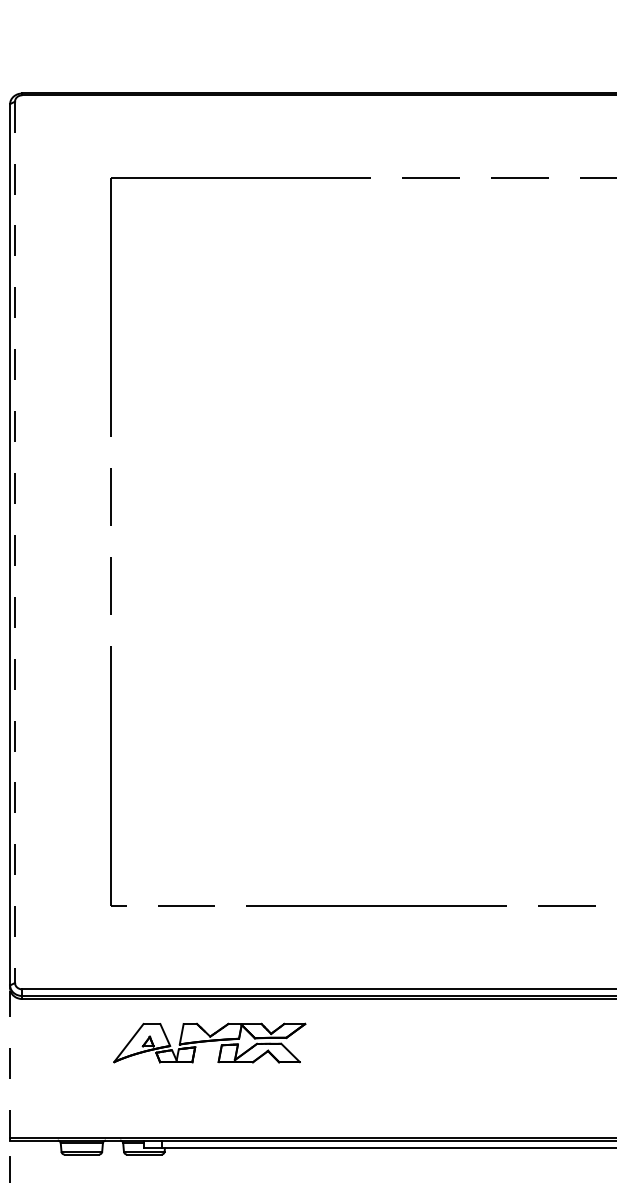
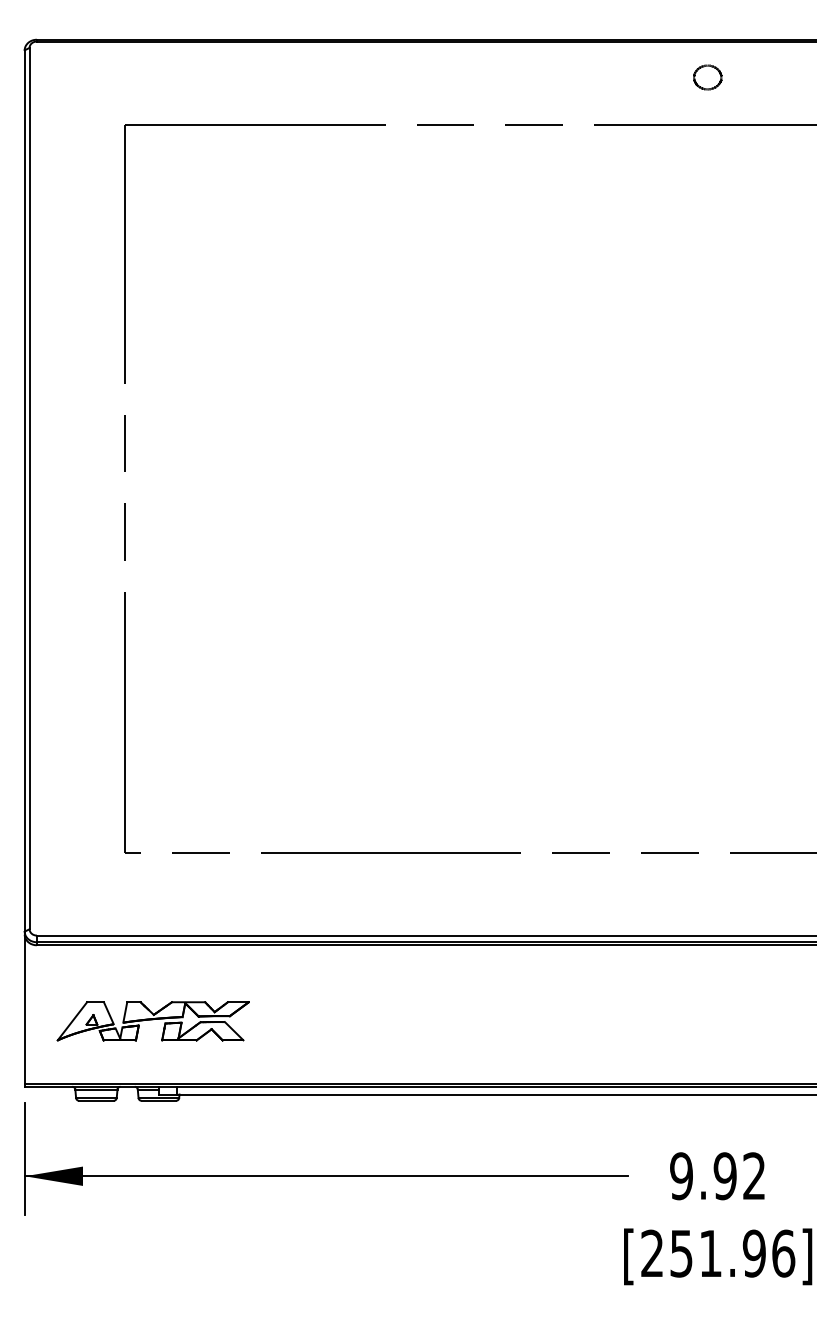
line: (14, 542) -> (29, 488), dashed -> solid
part: (208, 1043) -> (152, 1021), moved
line: (9, 1065) -> (24, 1011), dashed -> solid

